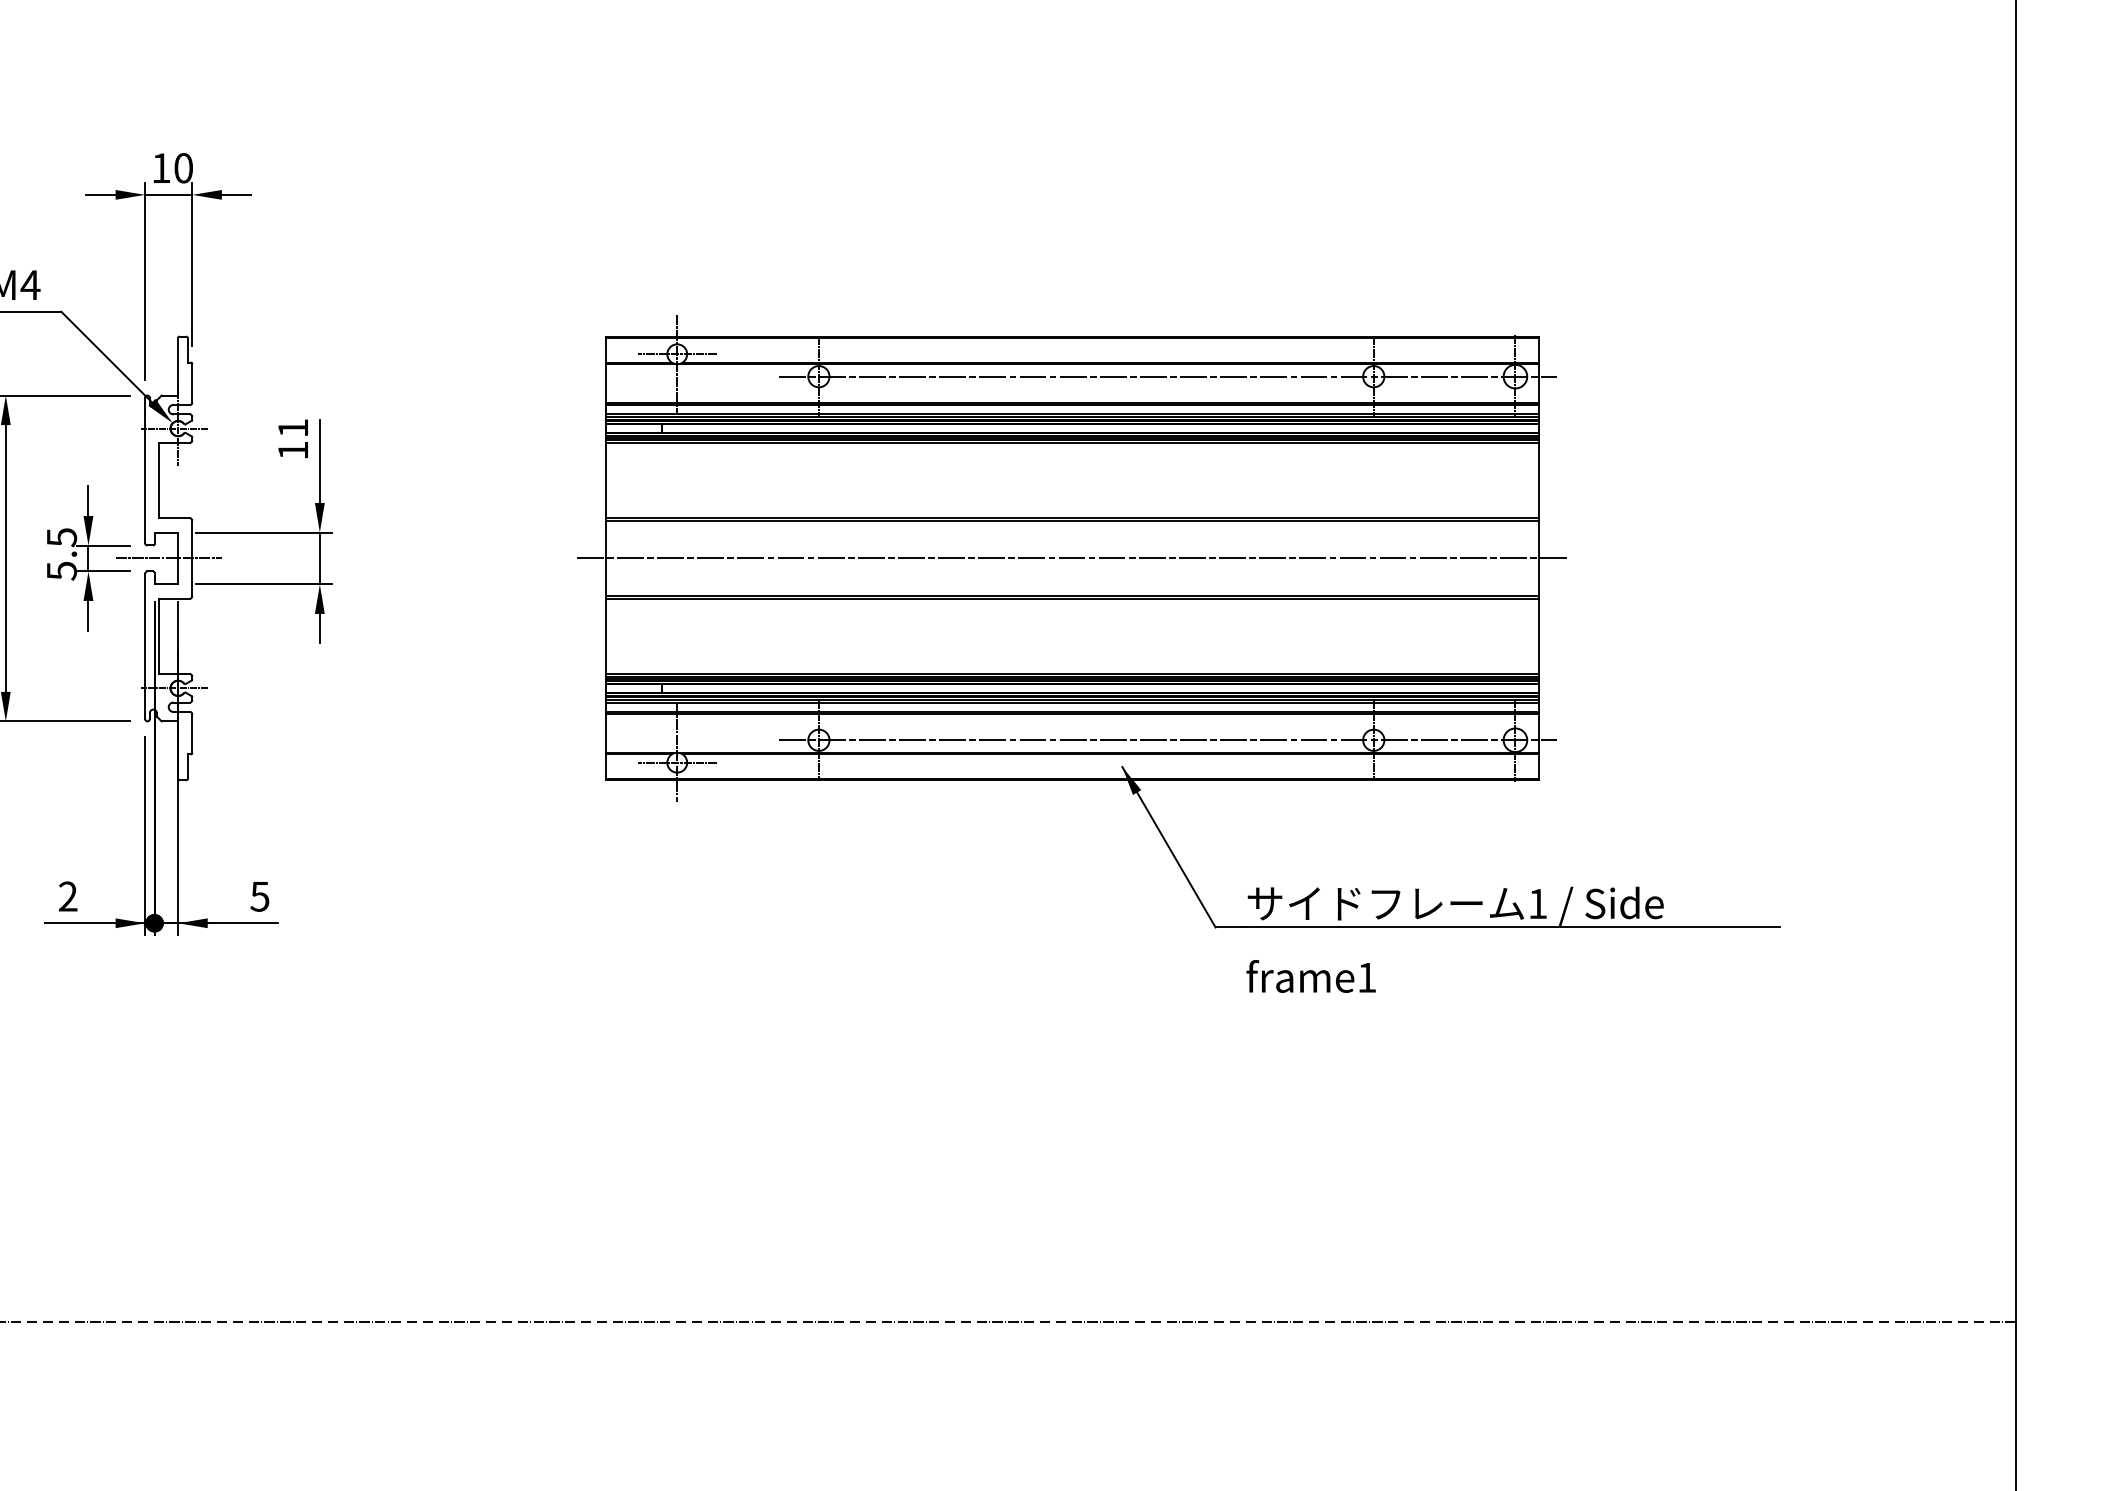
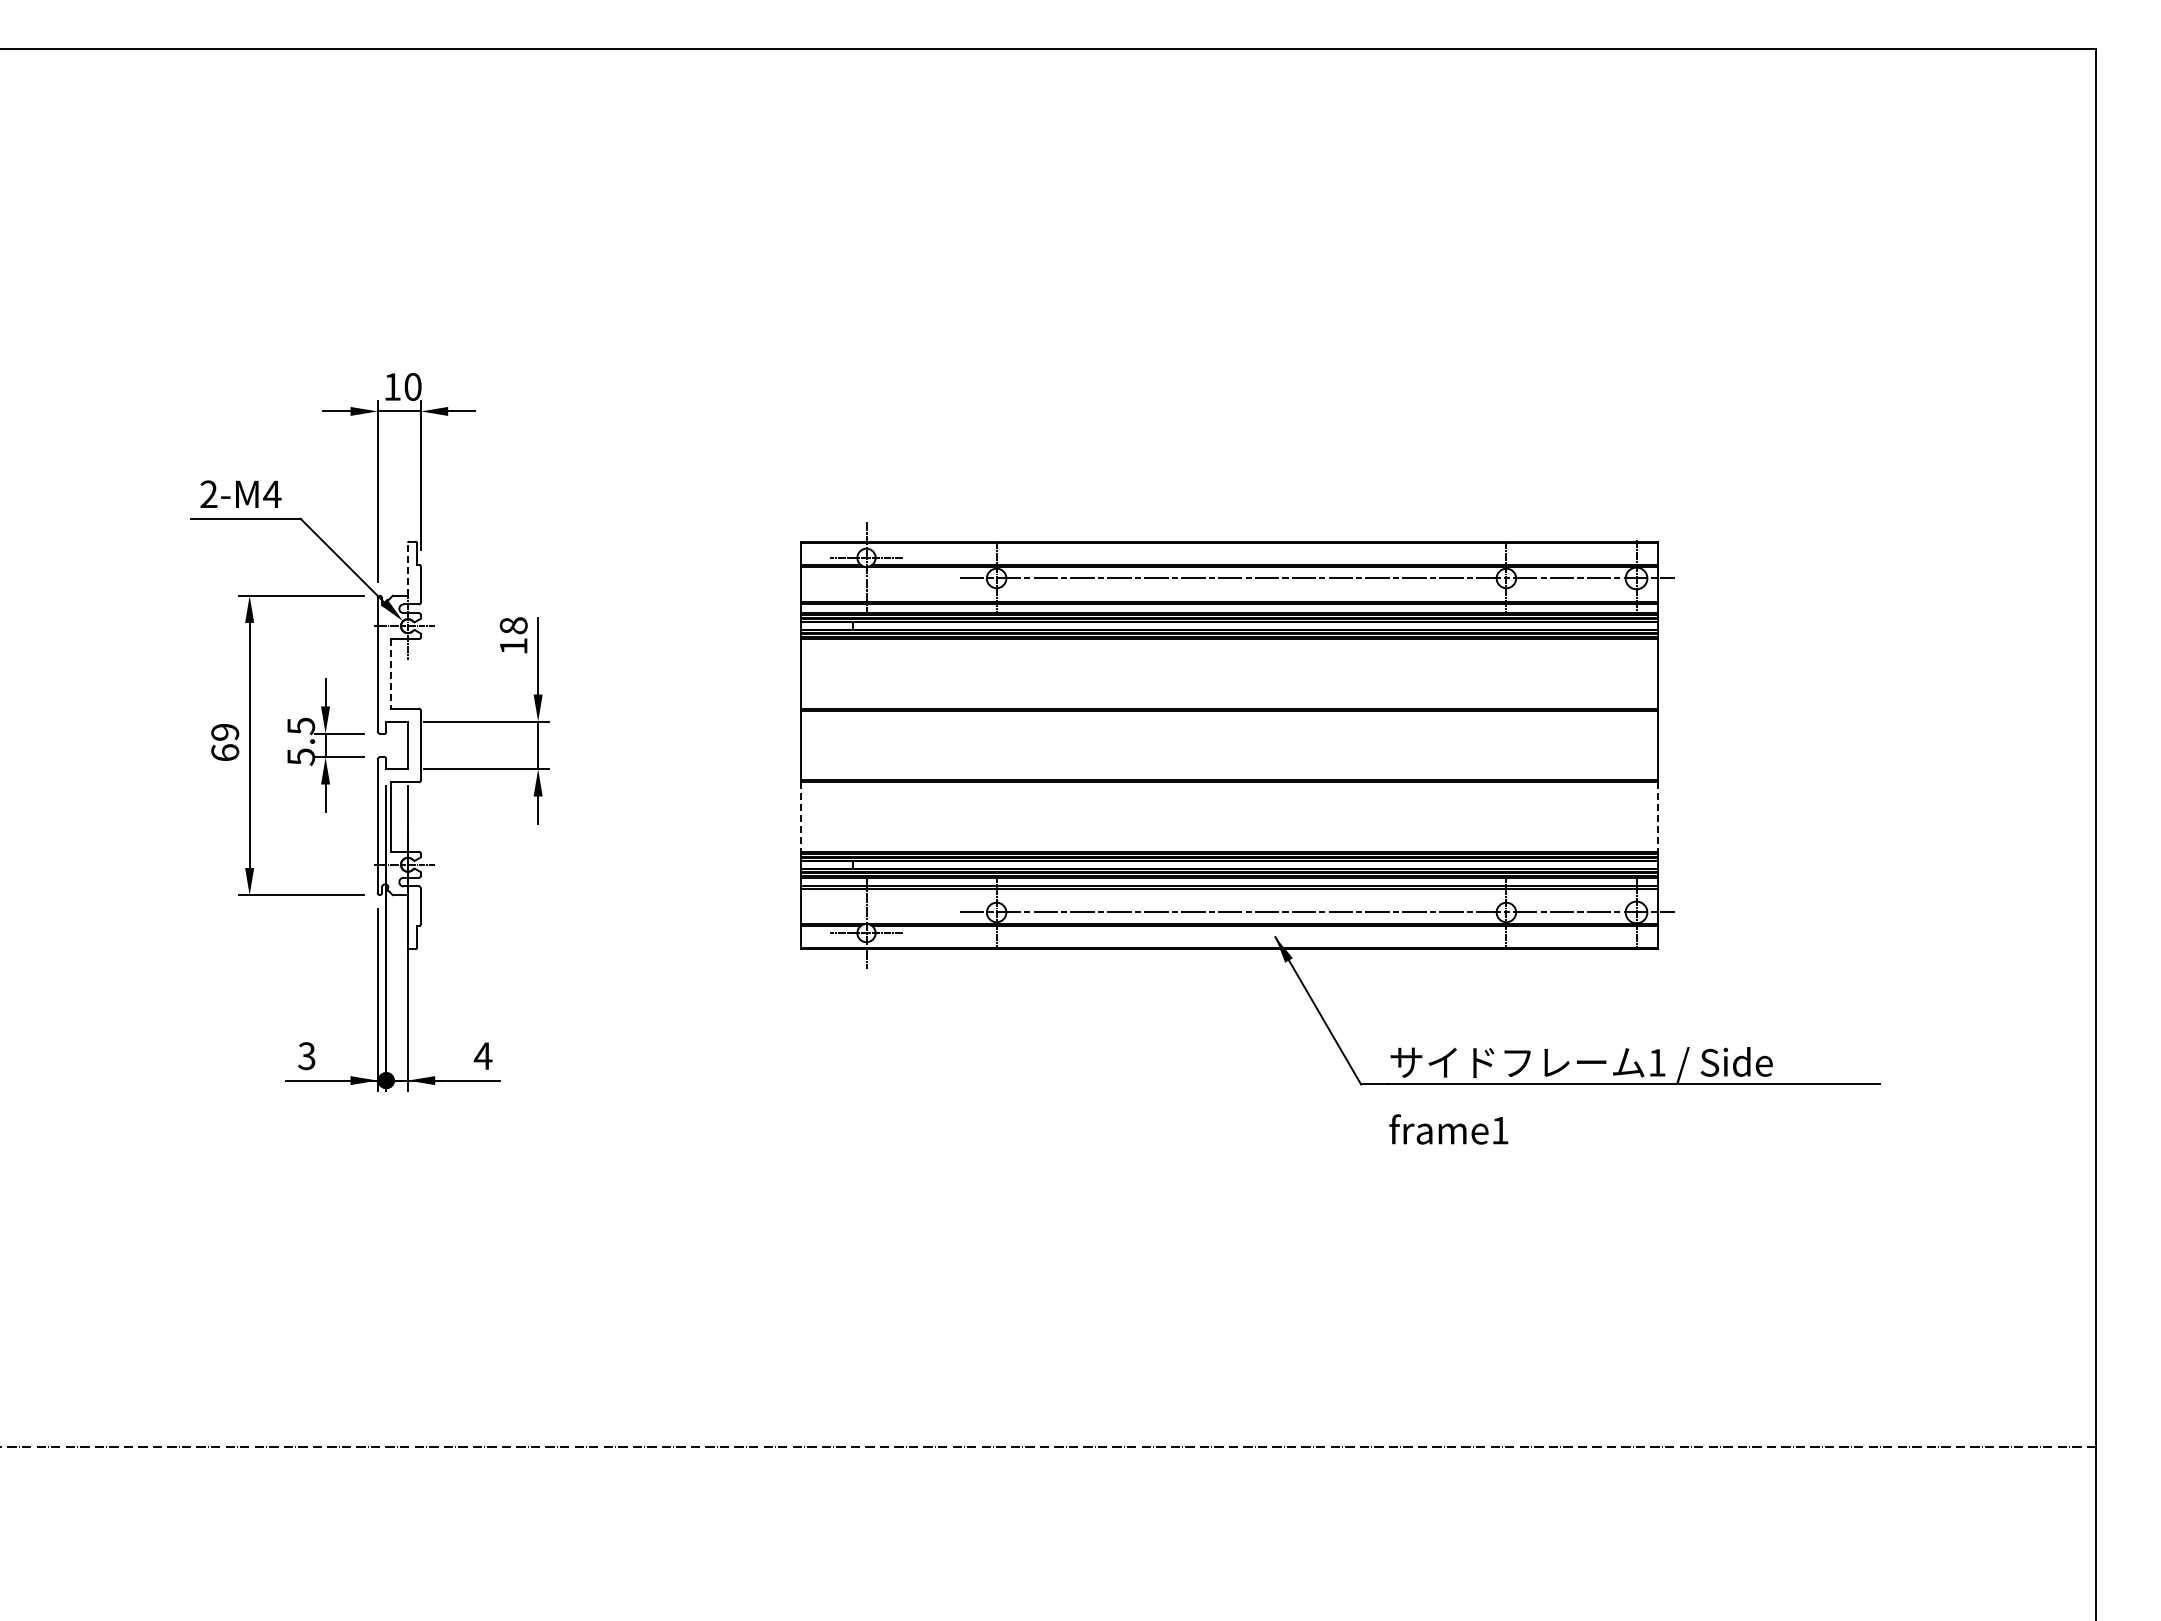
line: (178, 365) -> (408, 568), solid -> dashed
text: (293, 427) -> (513, 625), 11 -> 18
line: (159, 480) -> (390, 673), solid -> dashed
line: (168, 558) -> (399, 745), removed
line: (1072, 558) -> (1229, 745), removed
line: (606, 636) -> (801, 817), solid -> dashed
line: (1539, 636) -> (1658, 817), solid -> dashed
text: (67, 897) -> (306, 1056), 2 -> 3
text: (259, 897) -> (482, 1056), 5 -> 4

